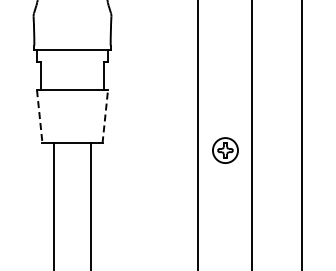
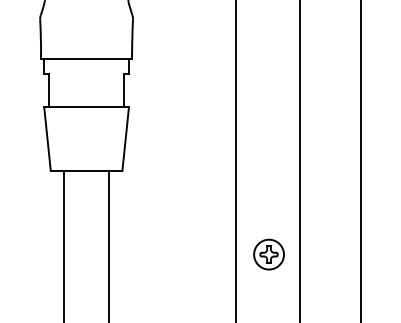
line: (39, 116) -> (47, 138), dashed -> solid
line: (105, 116) -> (125, 138), dashed -> solid
part: (225, 150) -> (269, 254), moved

